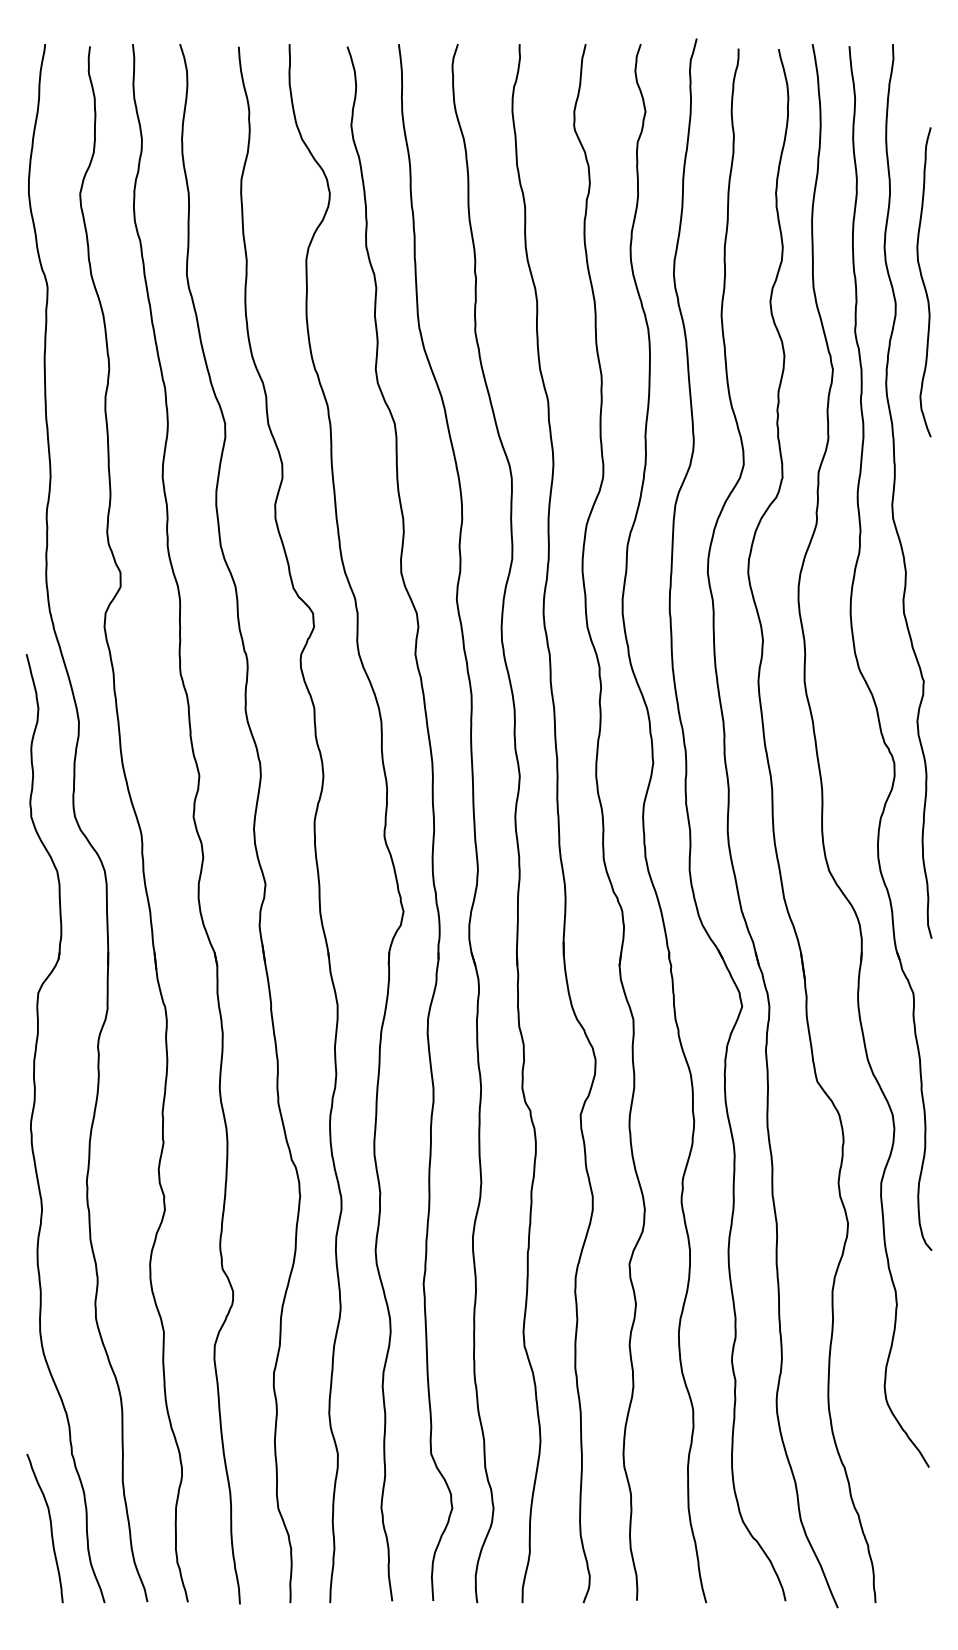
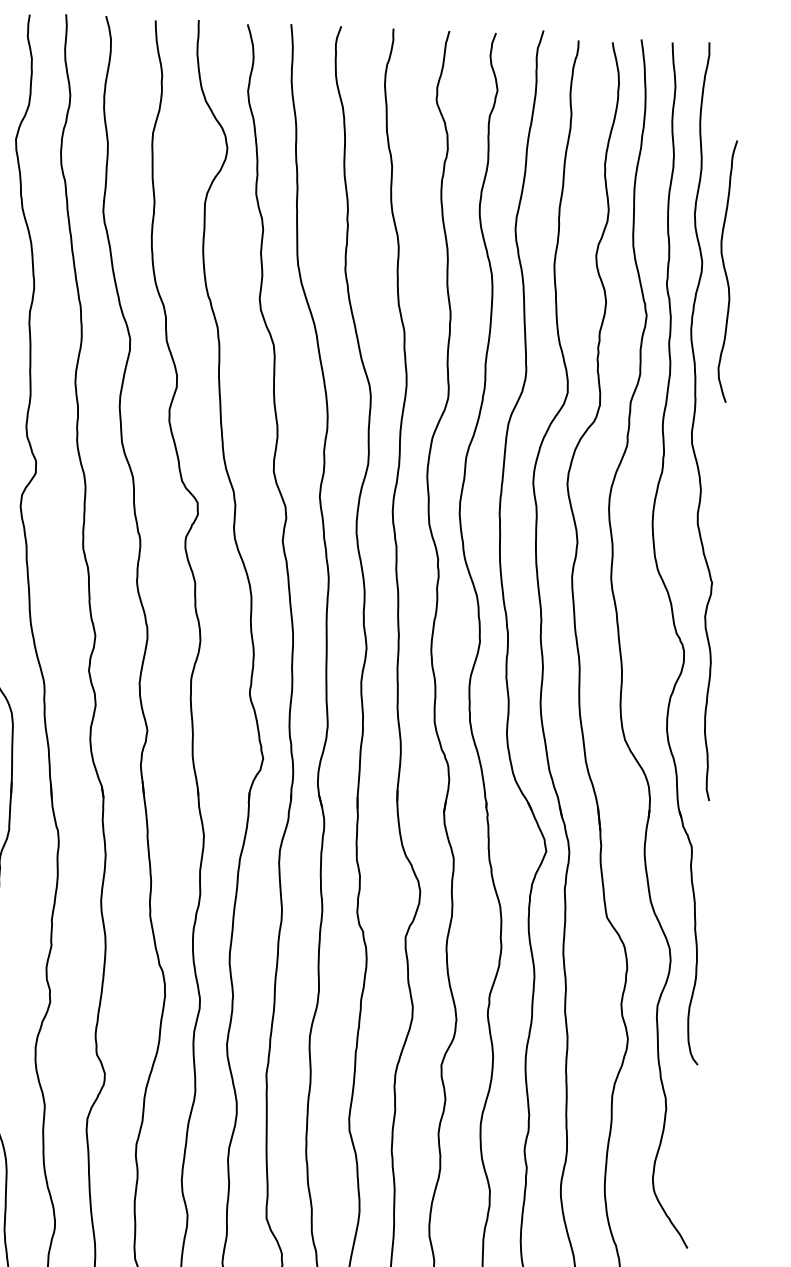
curve: (923, 282) -> (725, 271), moved

